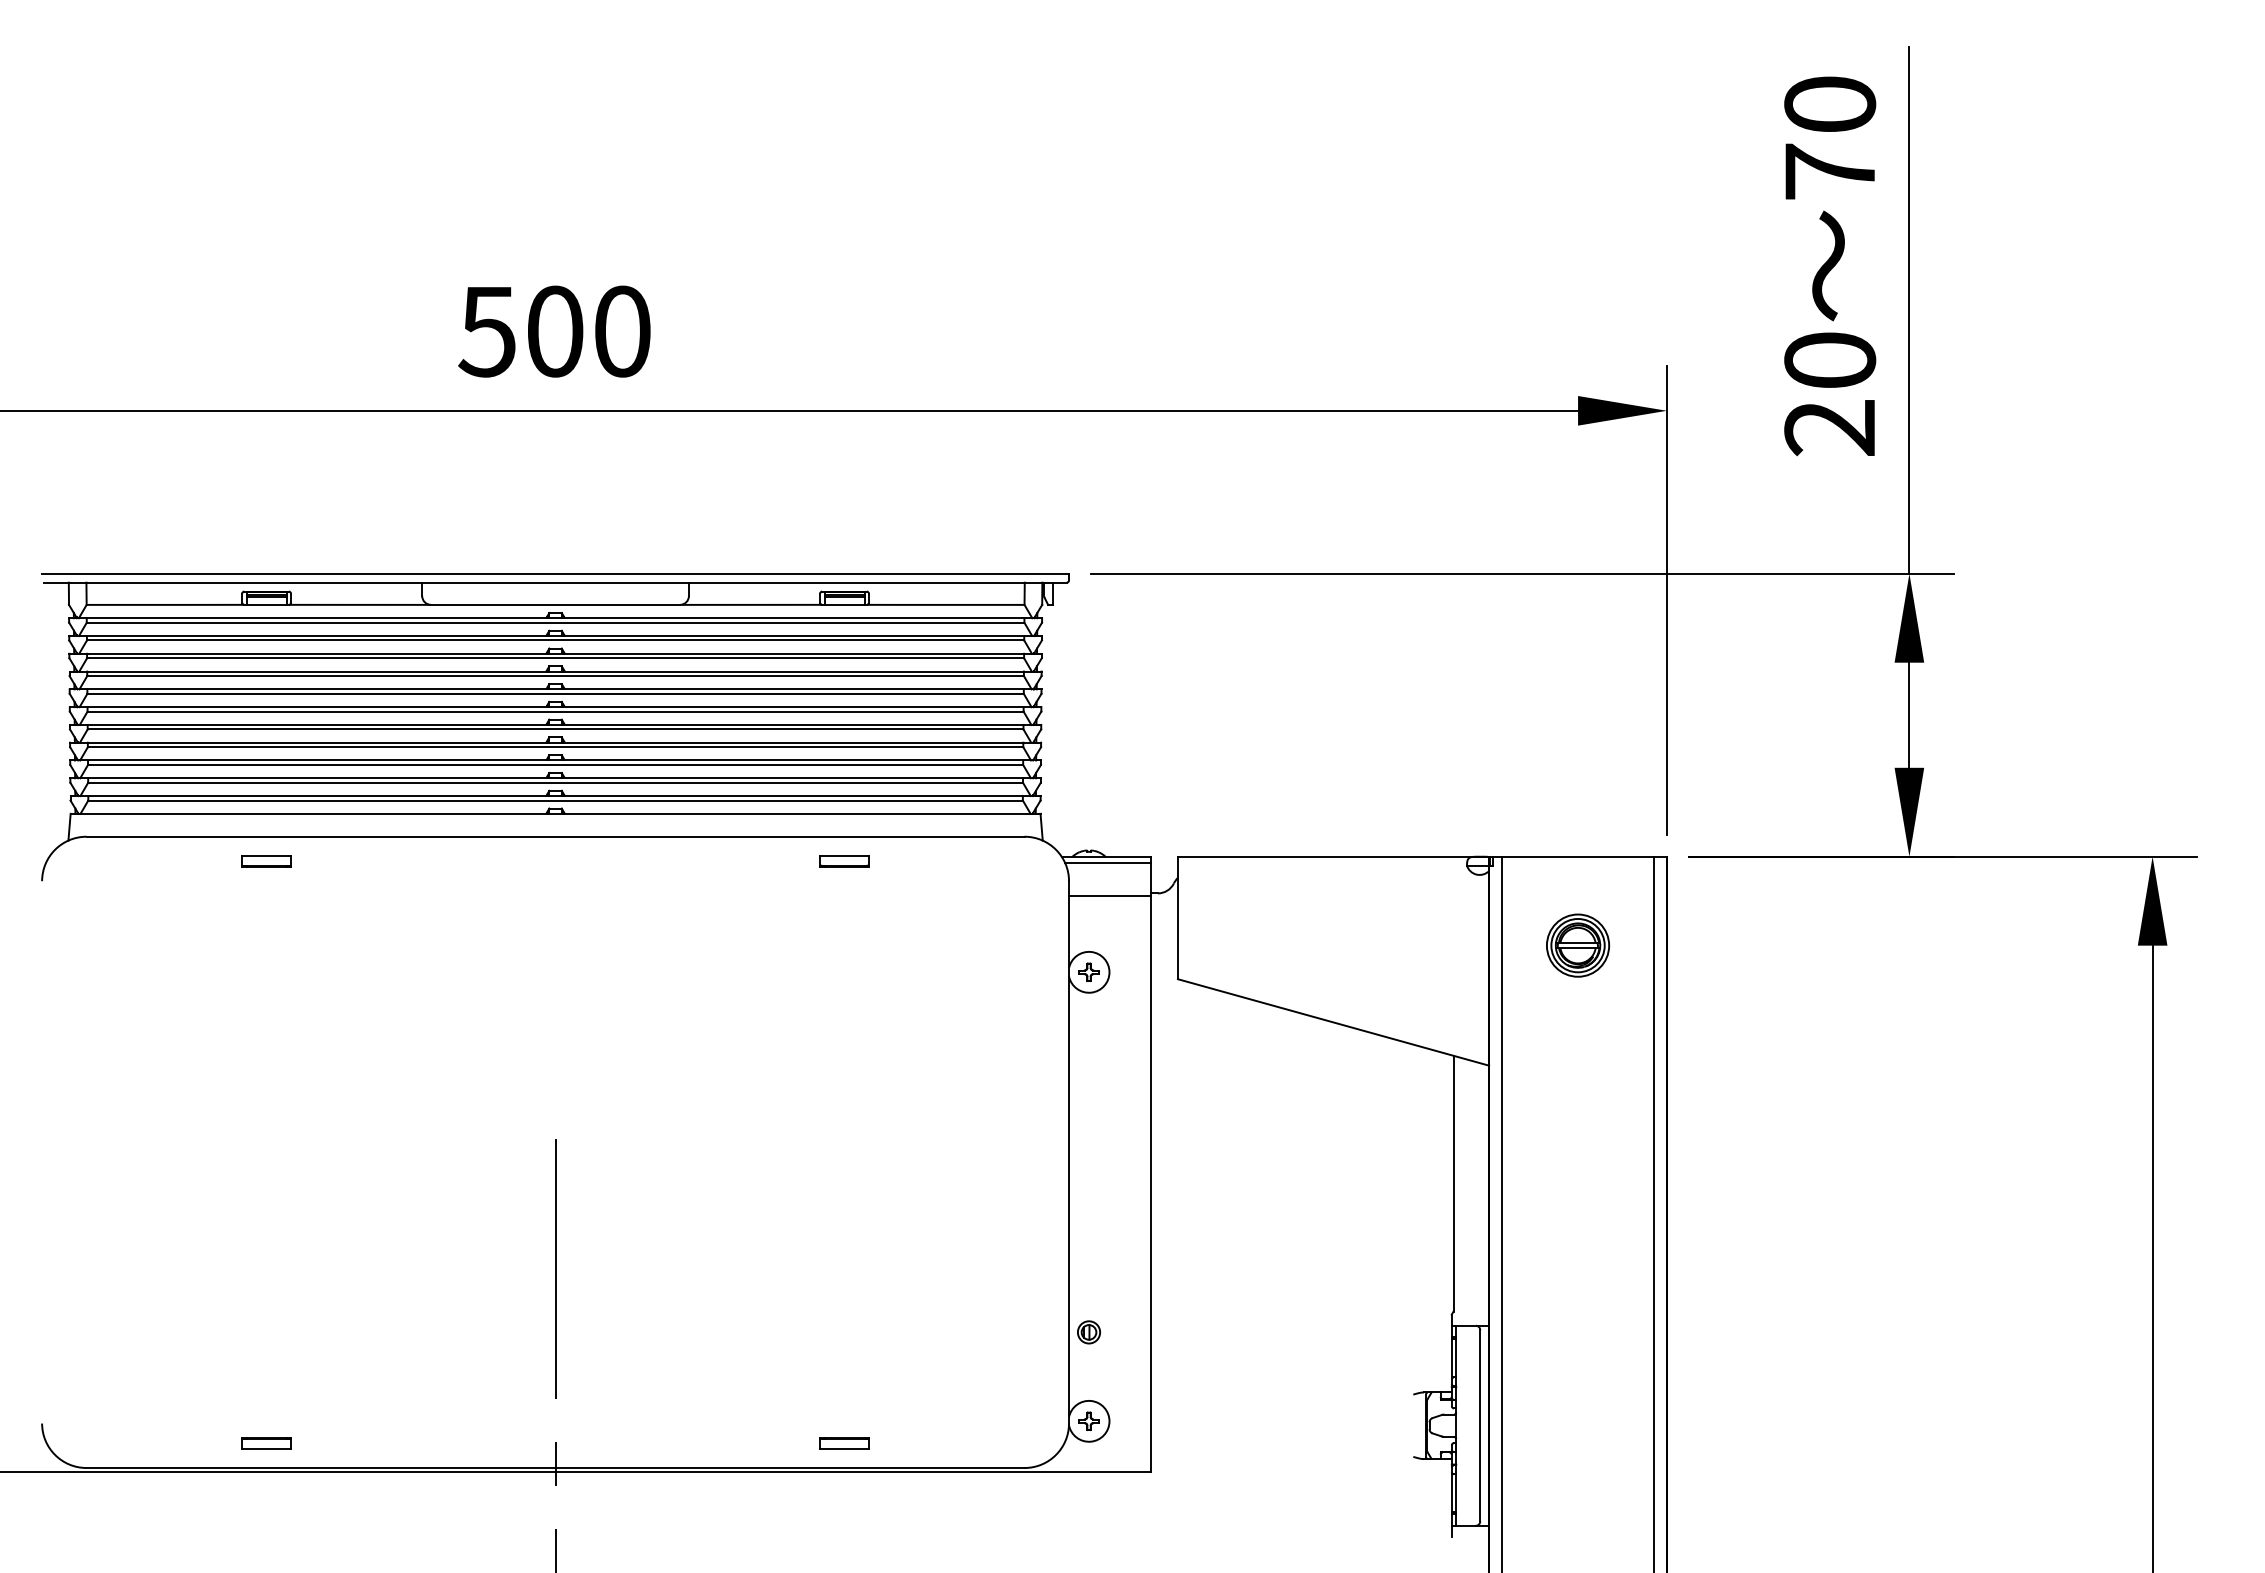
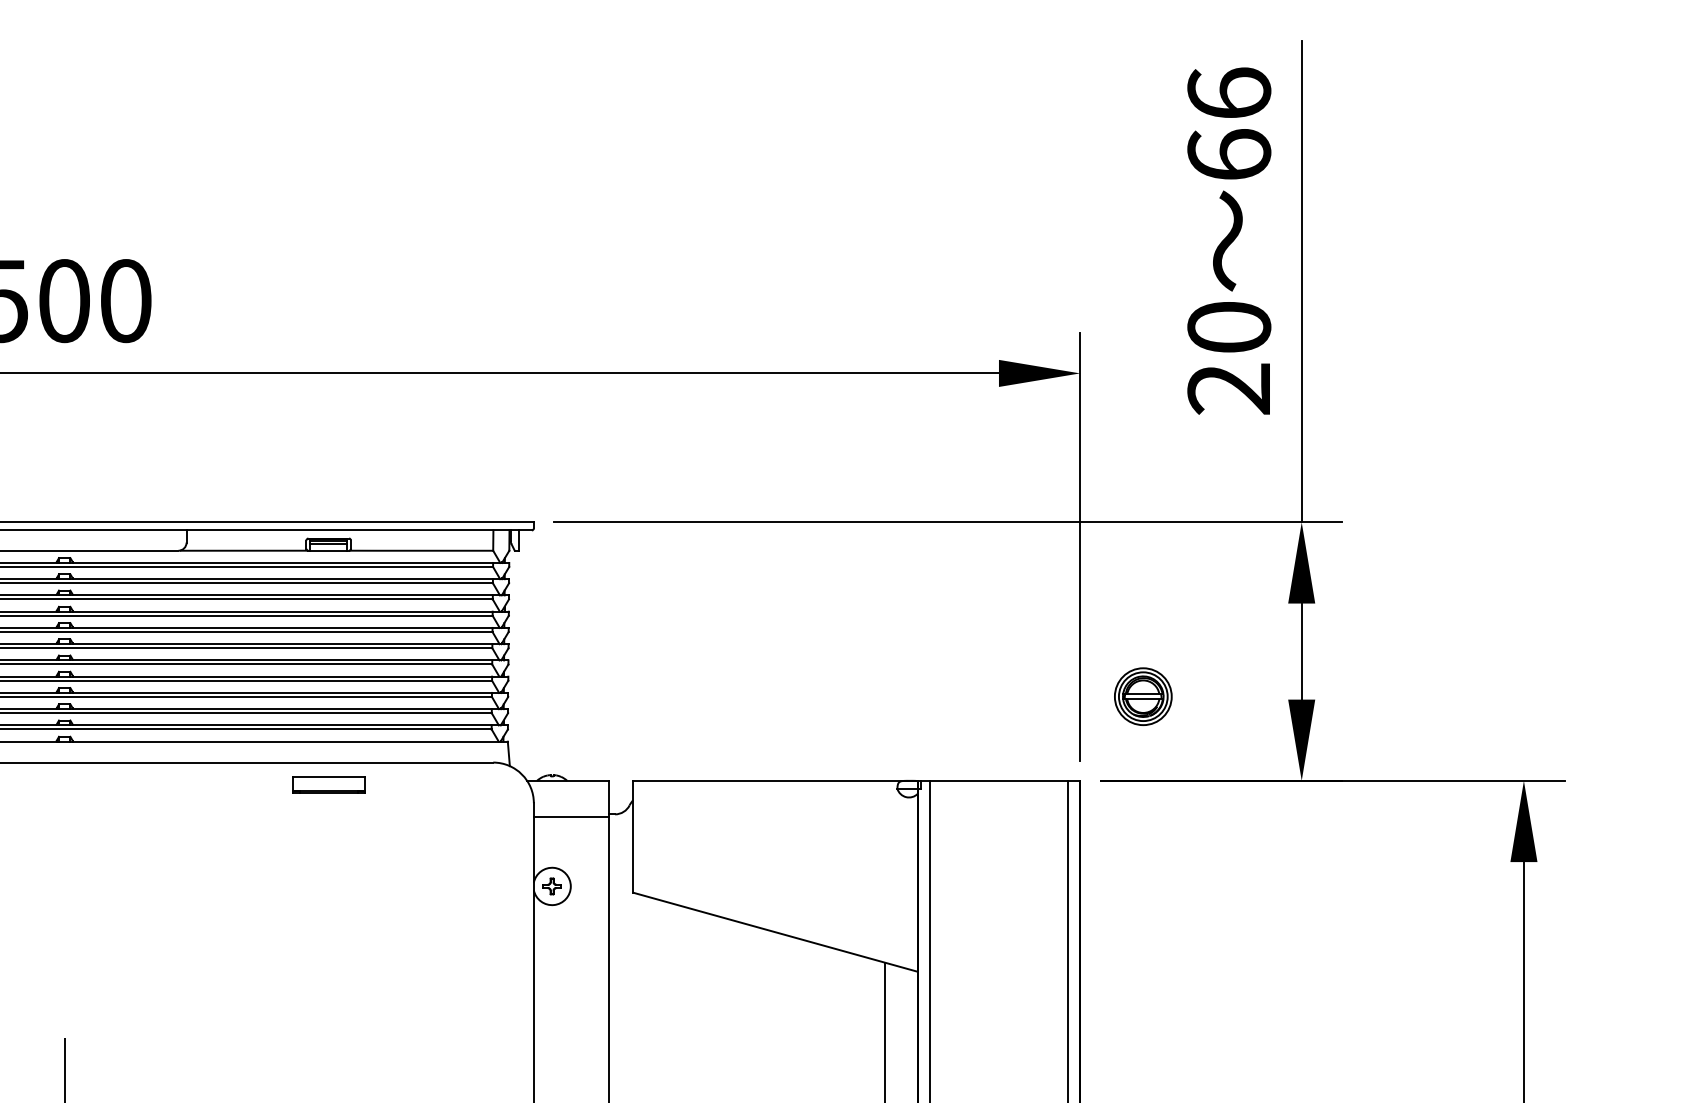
text: (1830, 137) -> (1229, 123), 70 -> 66
part: (844, 861) -> (328, 785), size x1.6
line: (1107, 862) -> (569, 786), removed
part: (1578, 945) -> (1143, 696), moved

